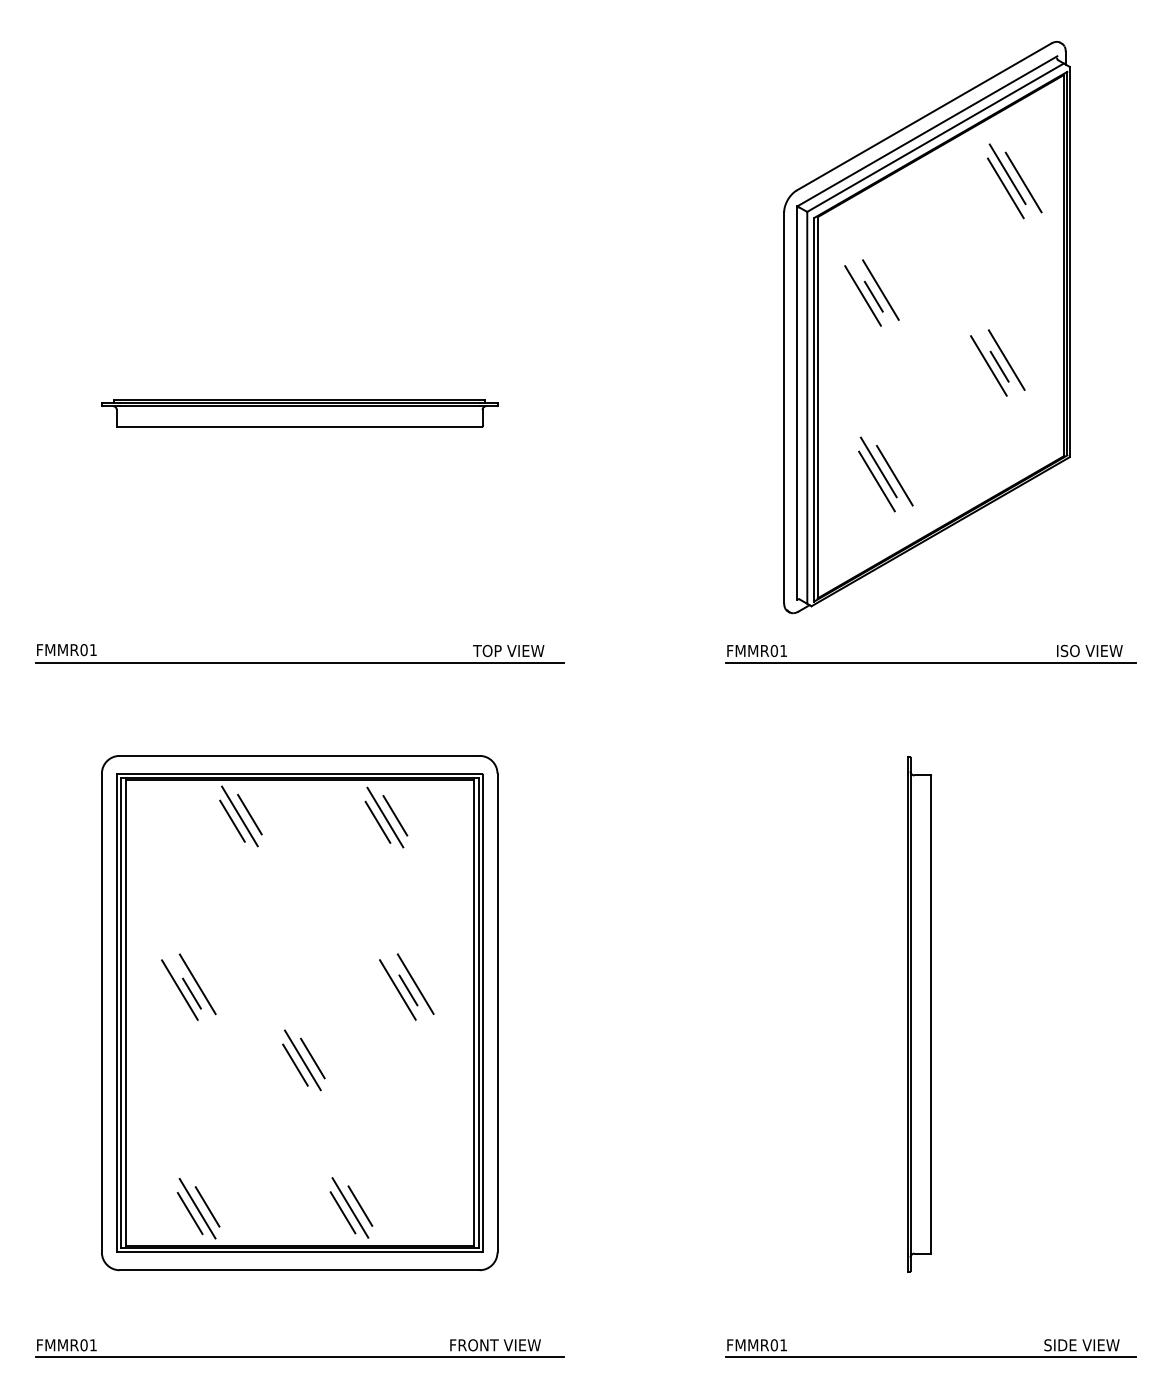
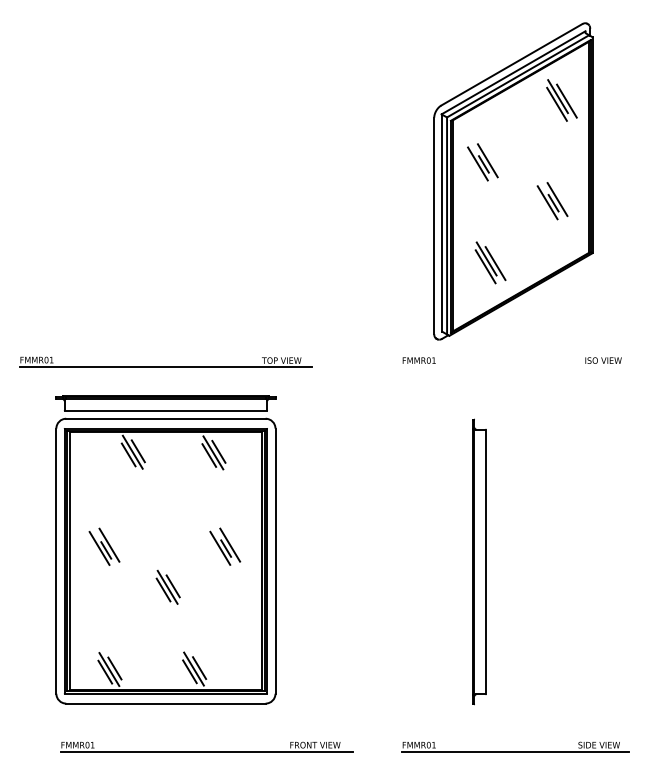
part: (298, 414) -> (165, 403), moved
line: (930, 663) -> (515, 367), removed
part: (920, 1013) -> (479, 561), moved
part: (298, 1347) -> (206, 746), moved

